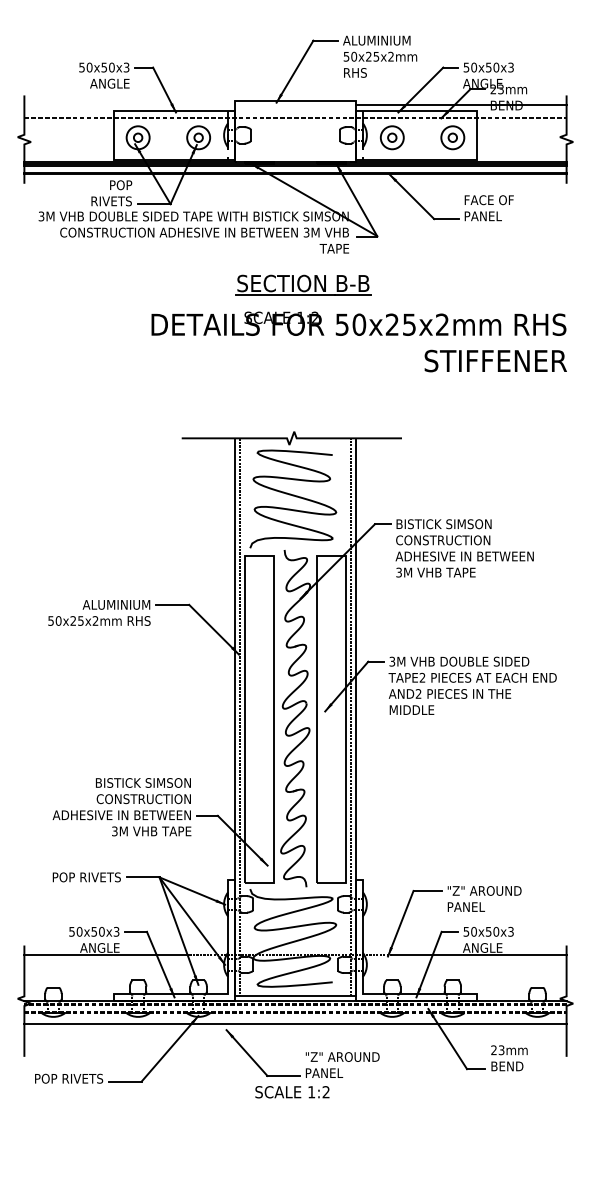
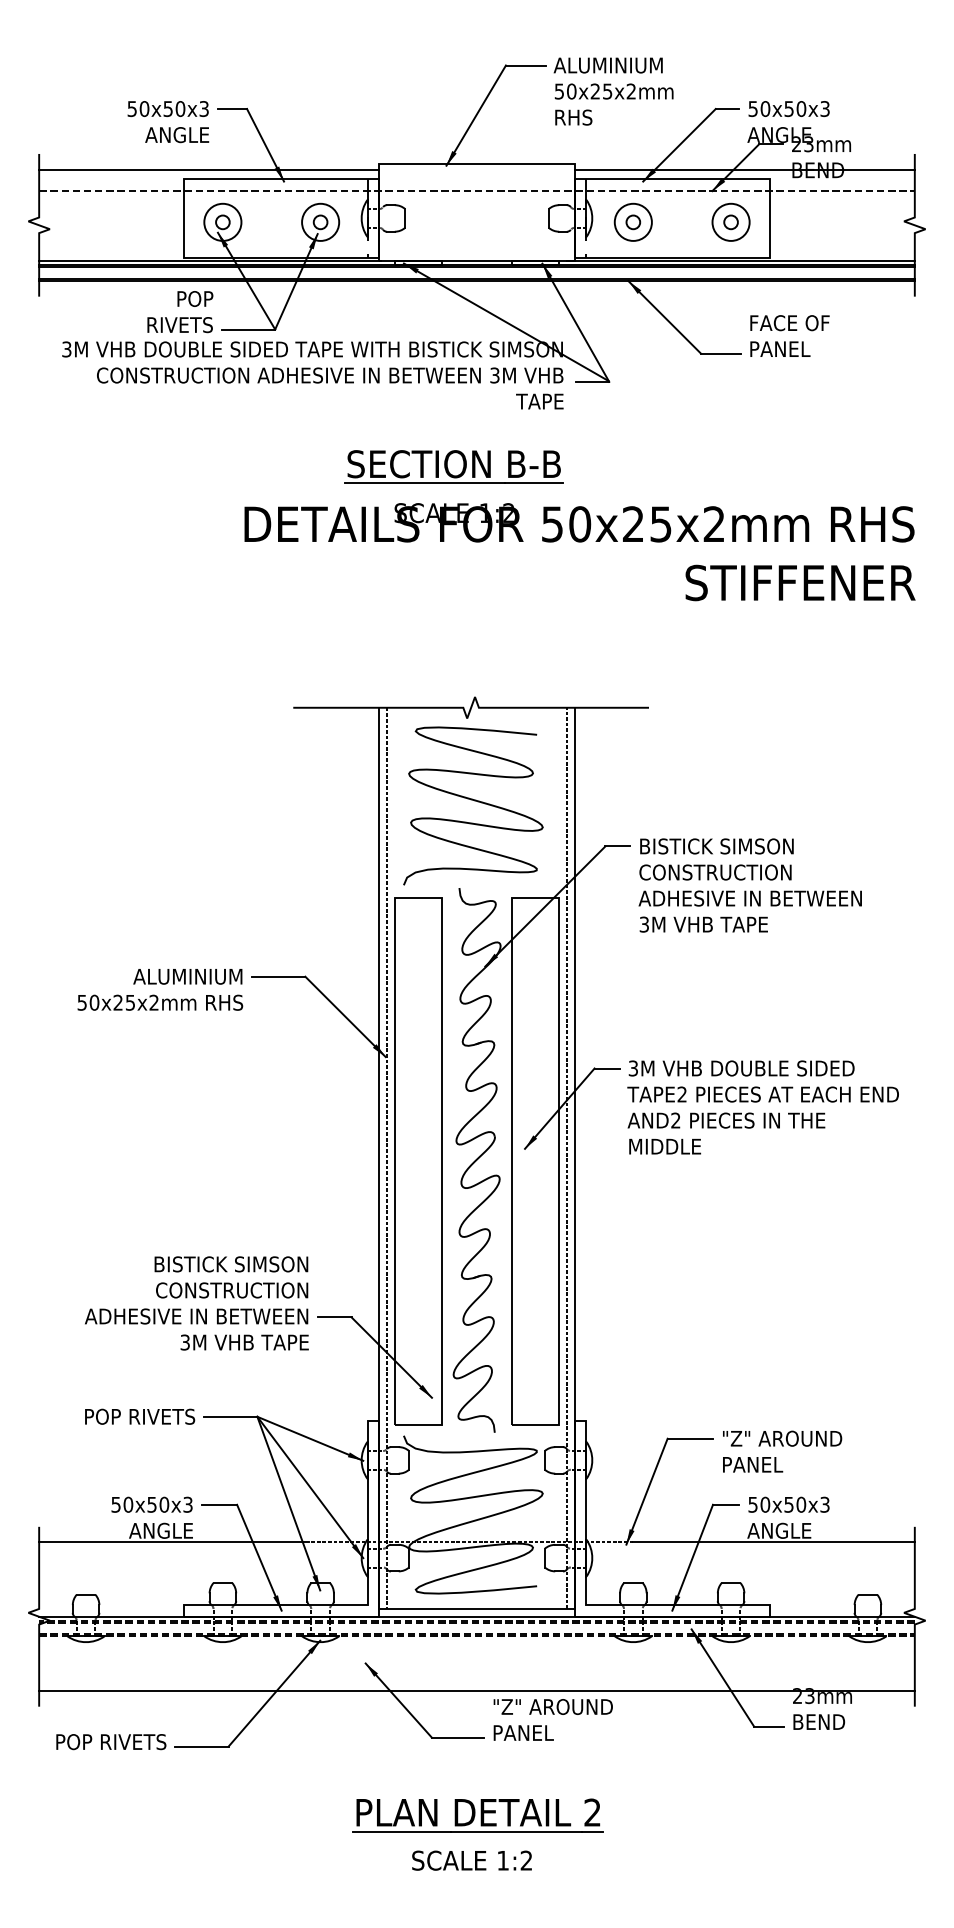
line: (129, 105) -> (208, 170), added
part: (303, 284) -> (454, 465), moved
line: (295, 1024) -> (477, 1691), moved
text: (292, 1092) -> (472, 1861), moved
part: (296, 1123) -> (478, 1814), added

